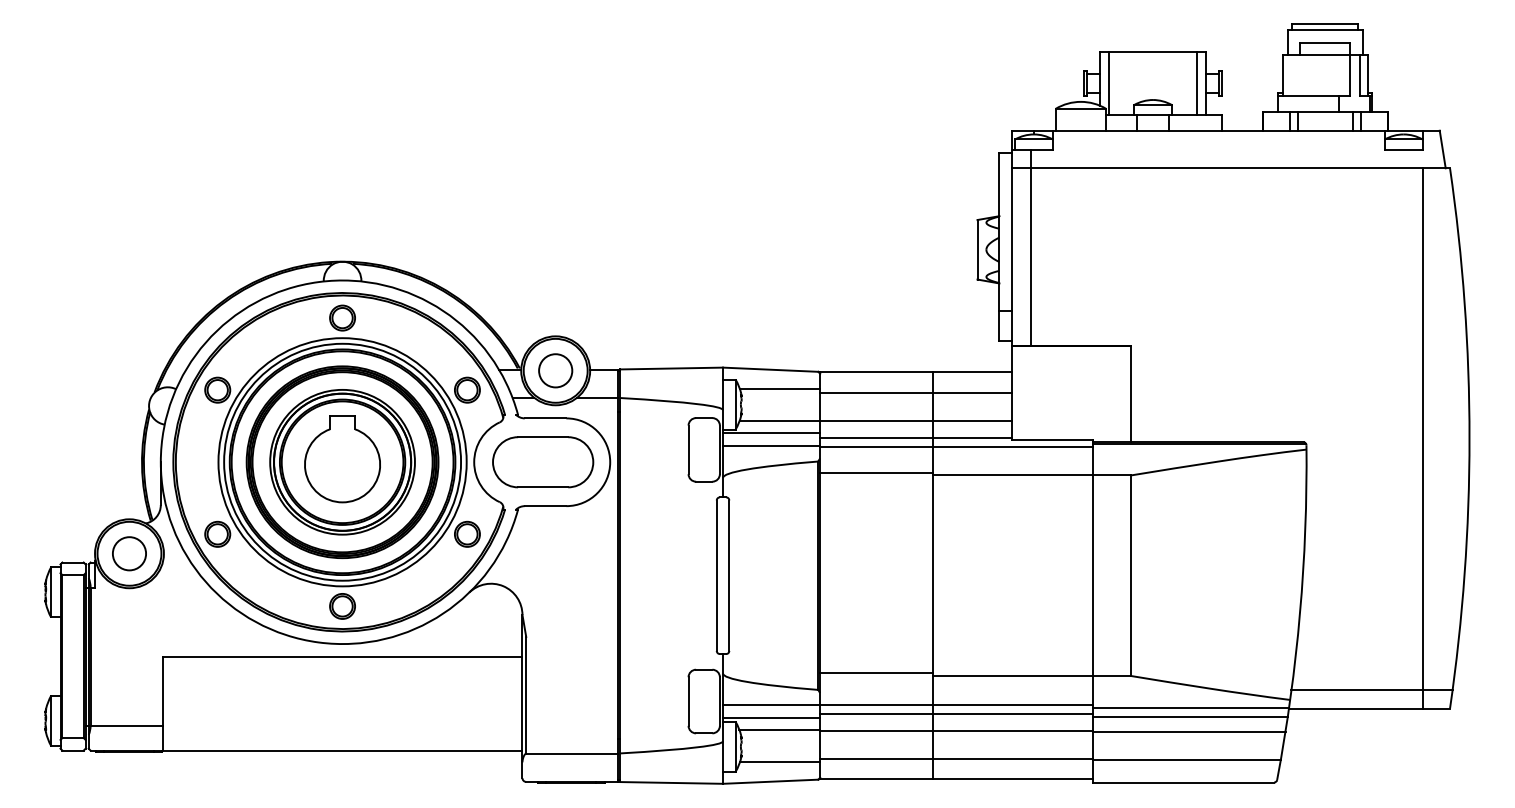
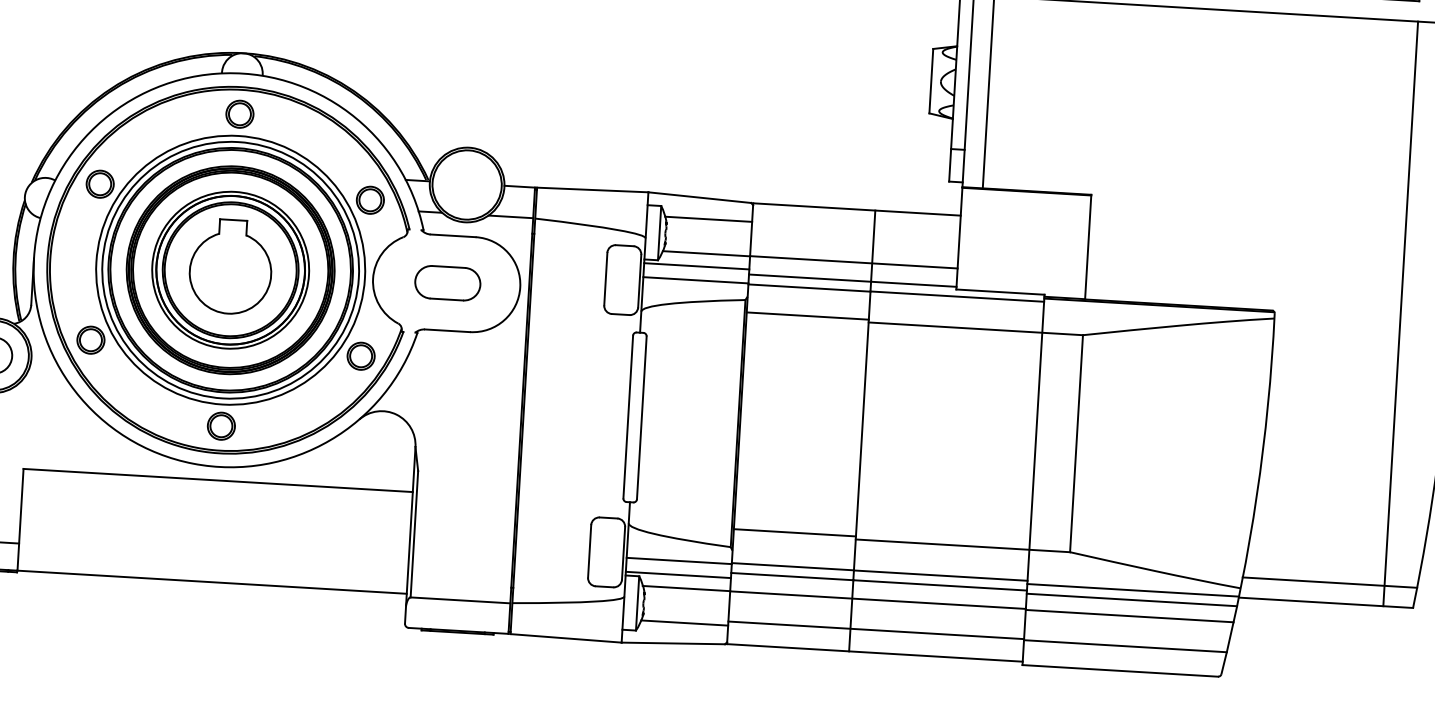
circle: (555, 370) -> (466, 184), removed
line: (915, 392) -> (855, 231), removed
part: (543, 462) -> (448, 283), size x0.6

